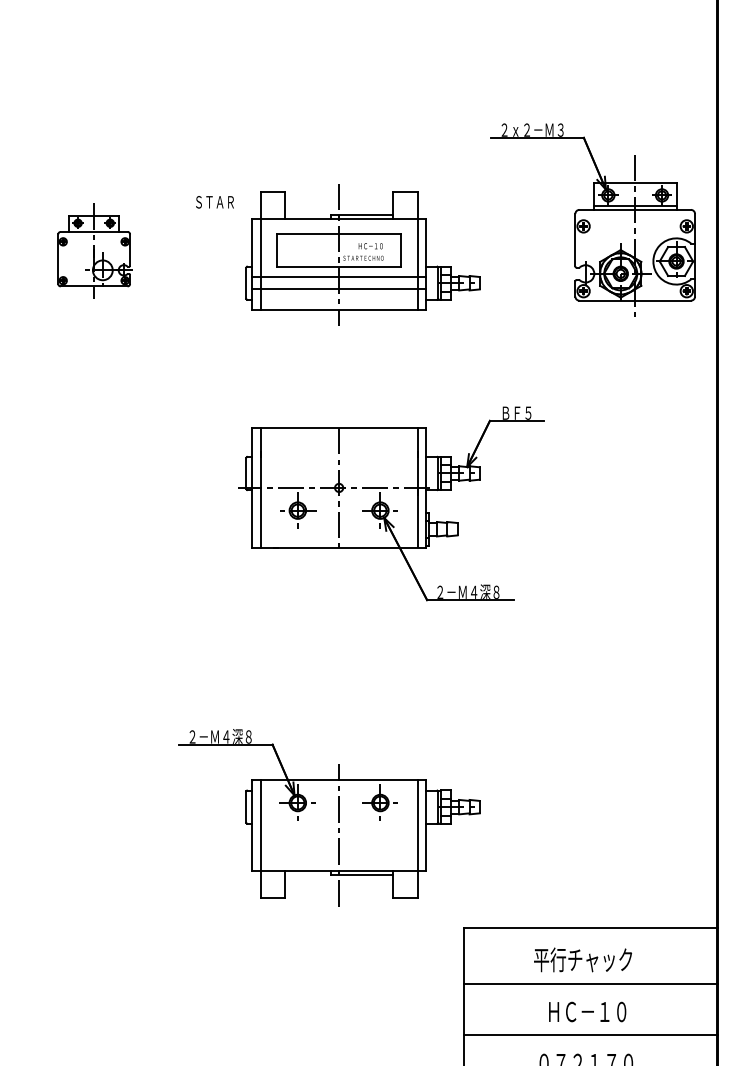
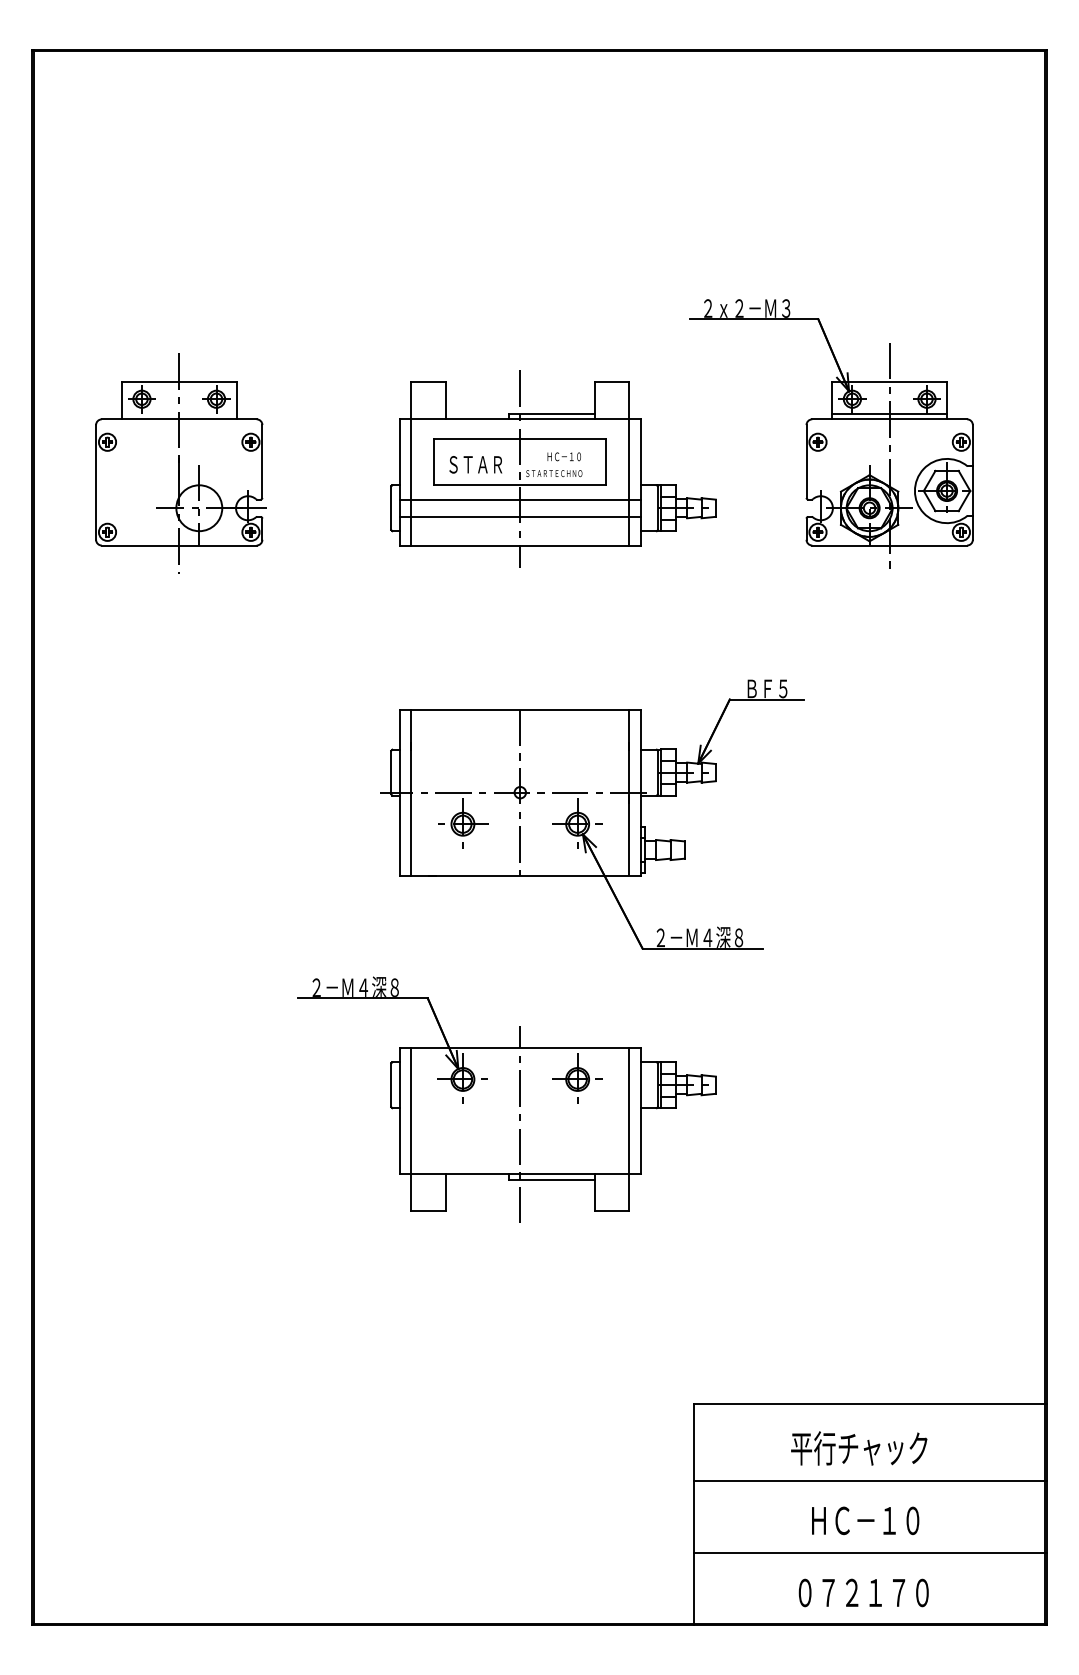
text: (214, 202) -> (475, 464), moved
part: (593, 220) -> (831, 433), moved
part: (94, 251) -> (180, 463), size x1.67
part: (329, 817) -> (506, 1099), moved

